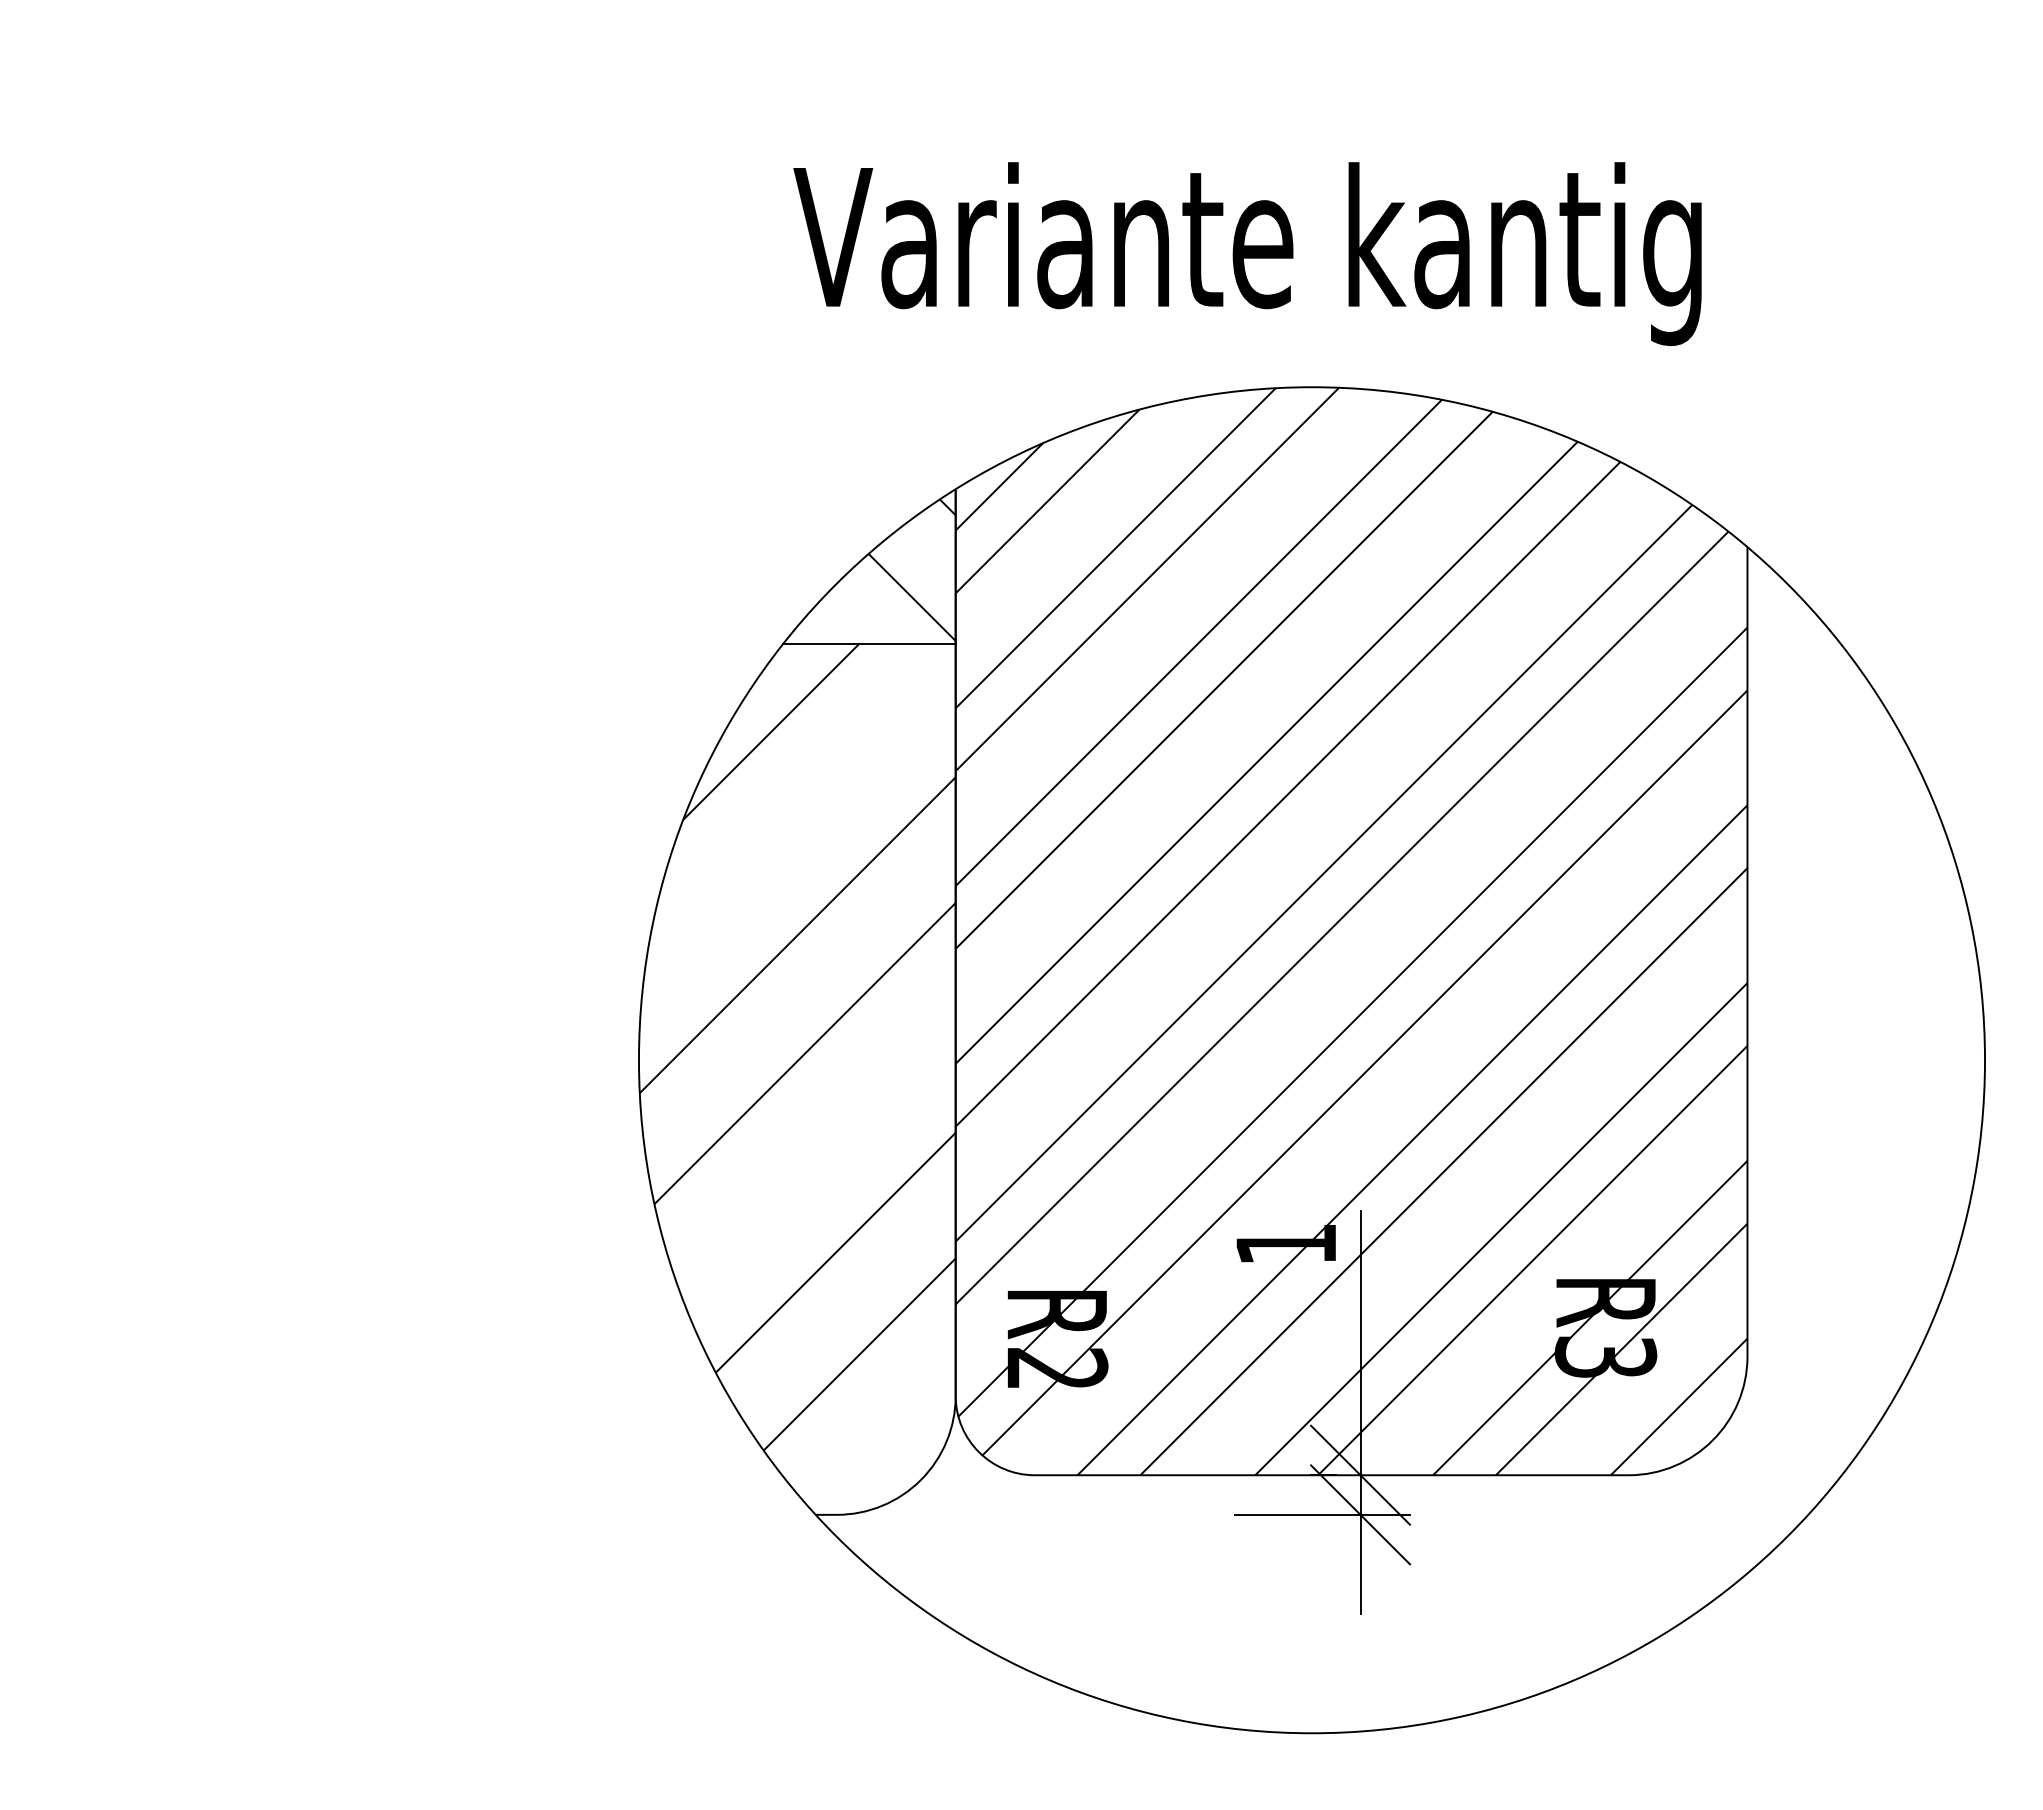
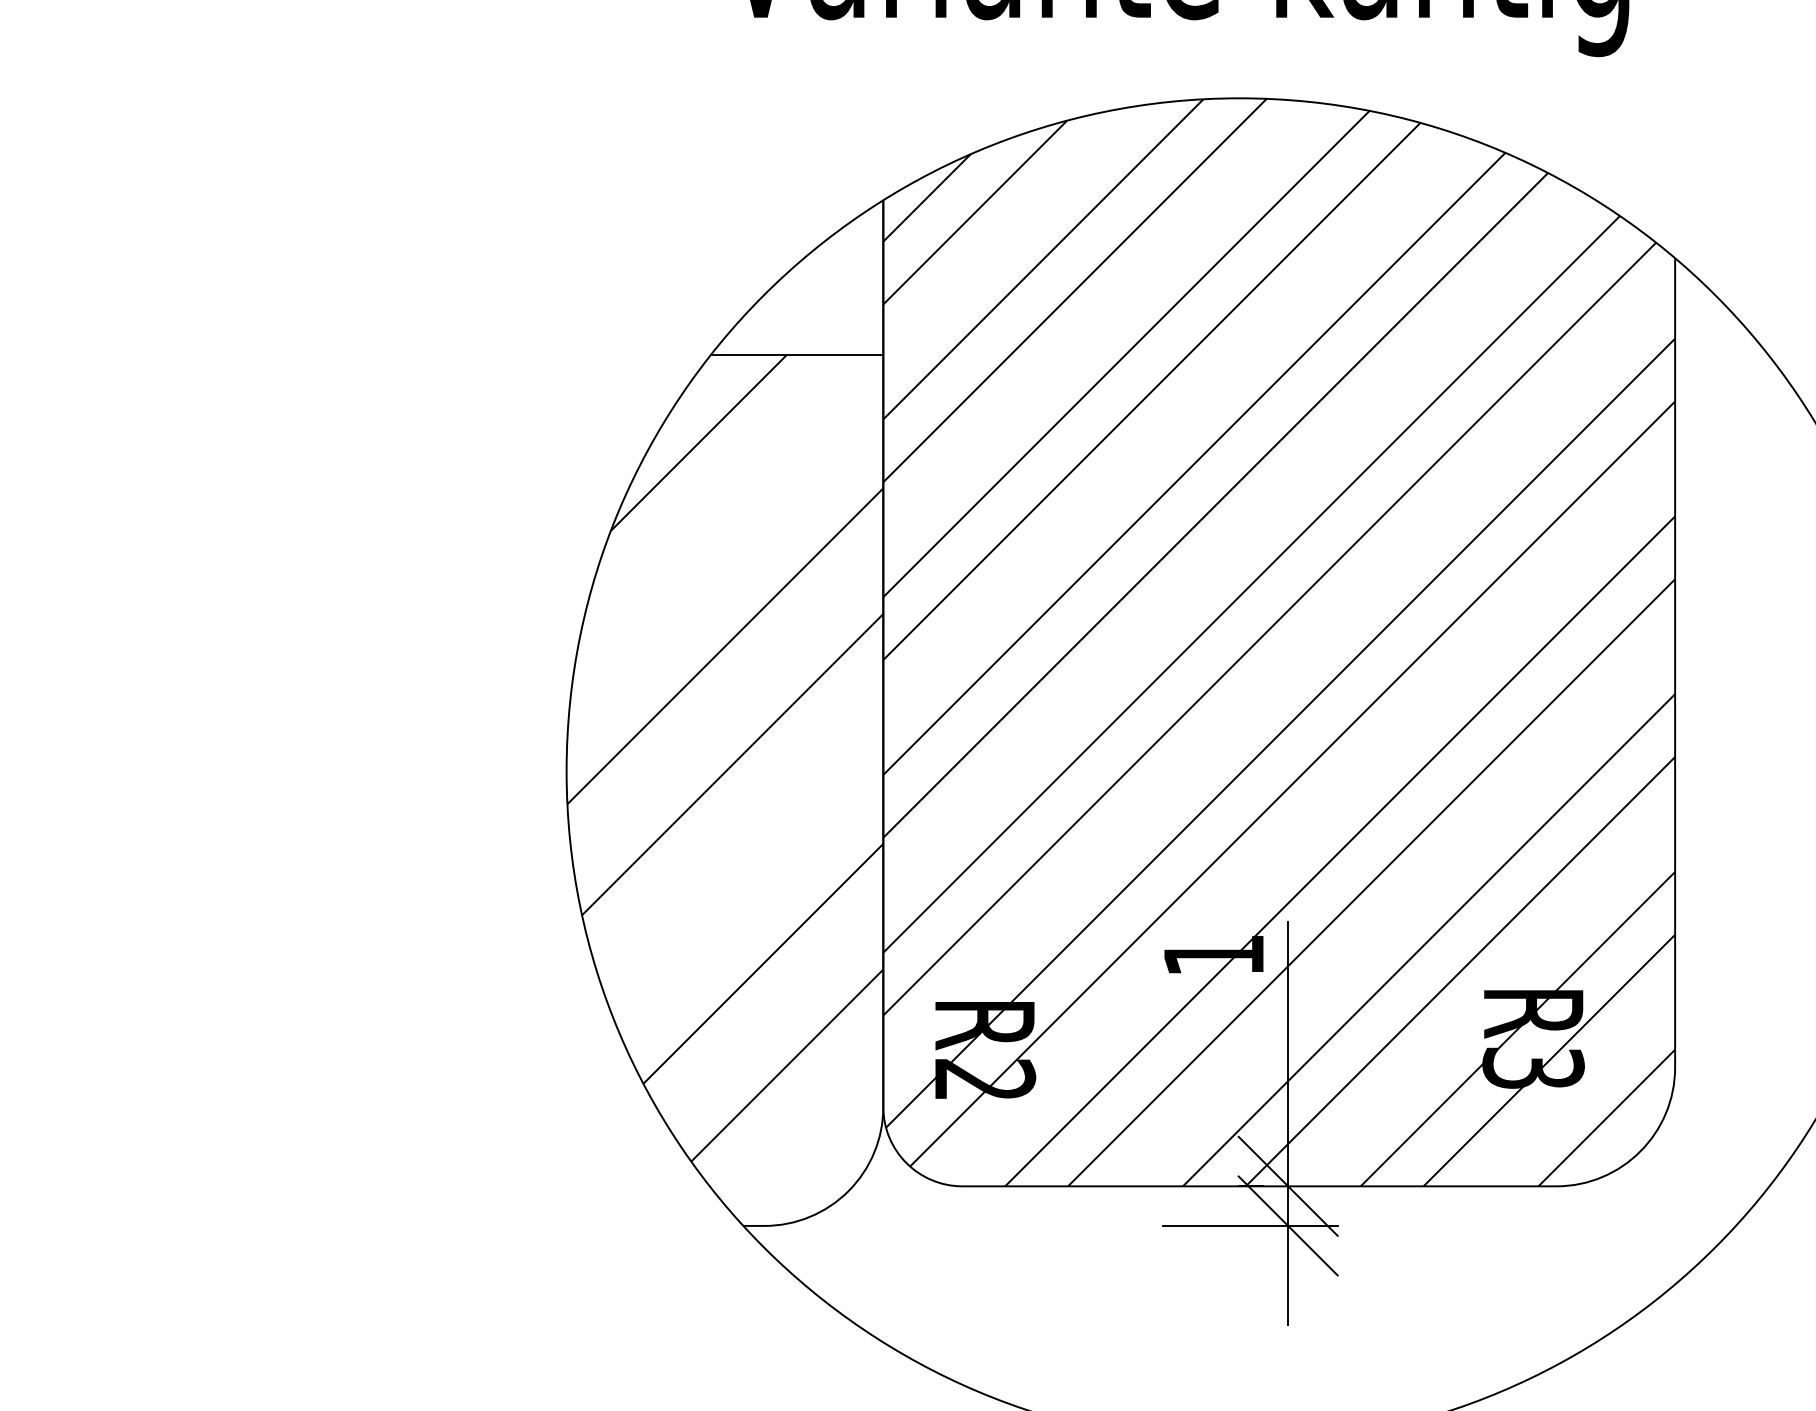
hatch: (911, 570) -> (839, 281), removed

